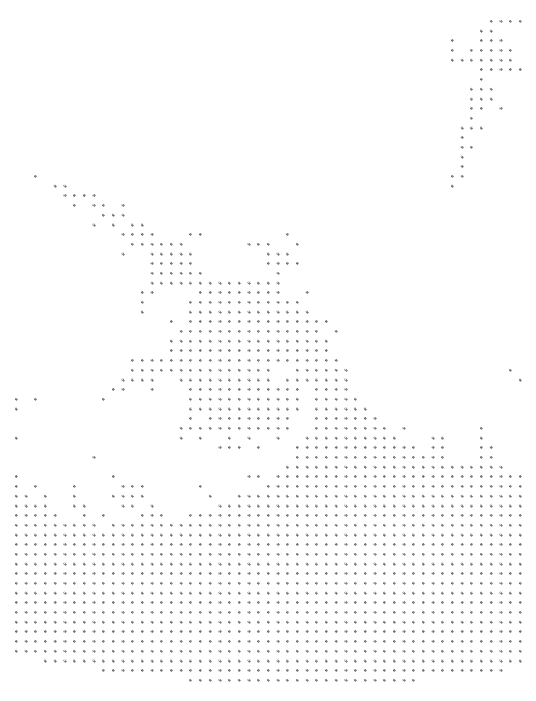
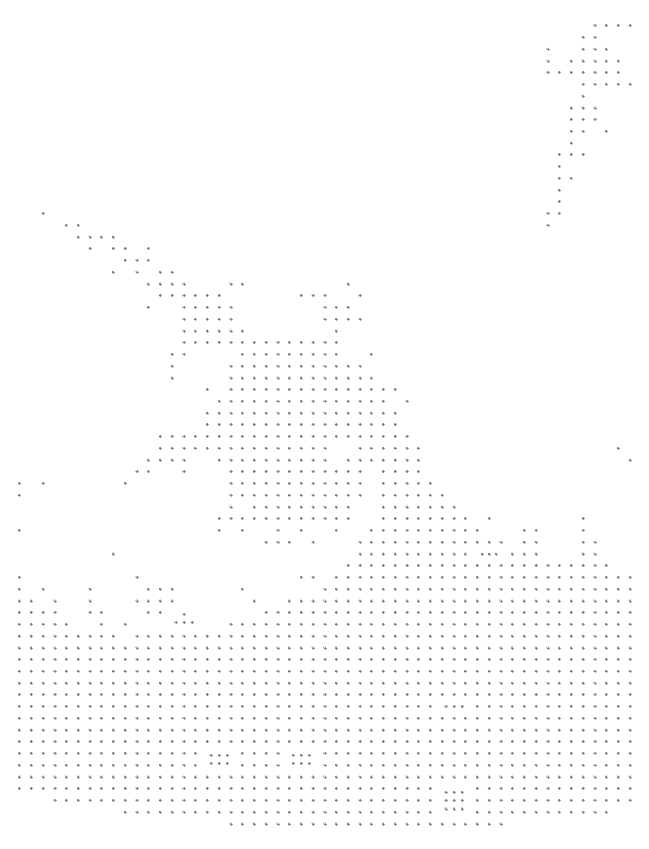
part: (403, 457) -> (488, 554), size x0.6
part: (151, 510) -> (183, 618), size x0.7
part: (374, 583) -> (453, 706), size x0.7
part: (180, 626) -> (218, 758), size x0.7
part: (248, 626) -> (300, 758), size x0.7
part: (374, 660) -> (453, 800), size x0.7

